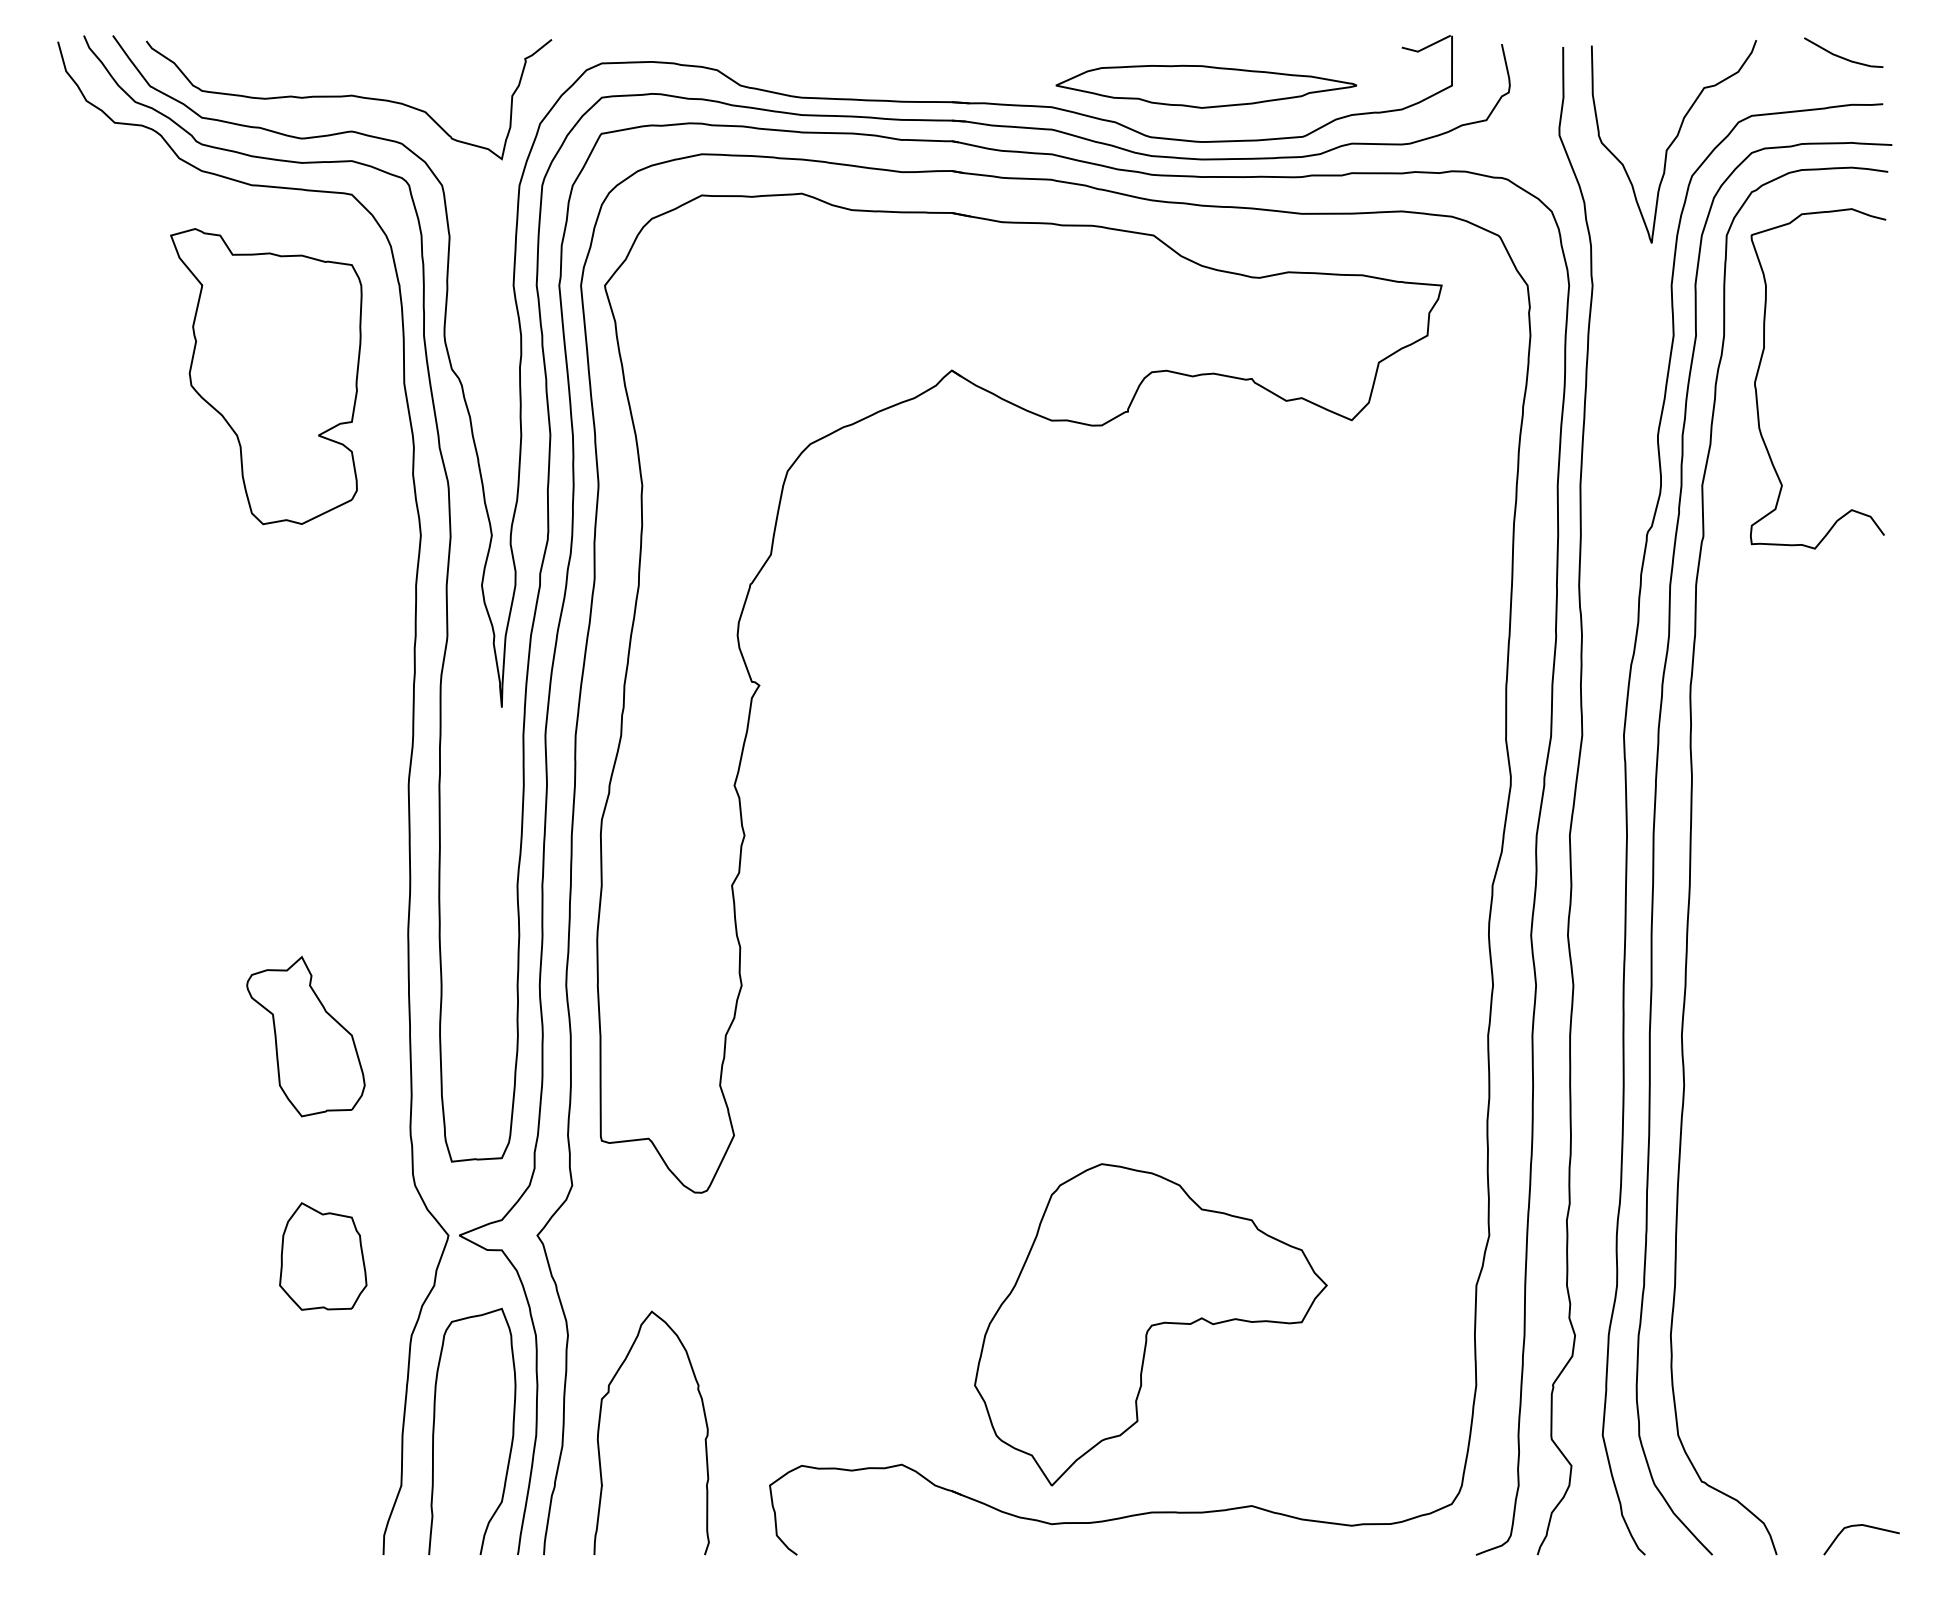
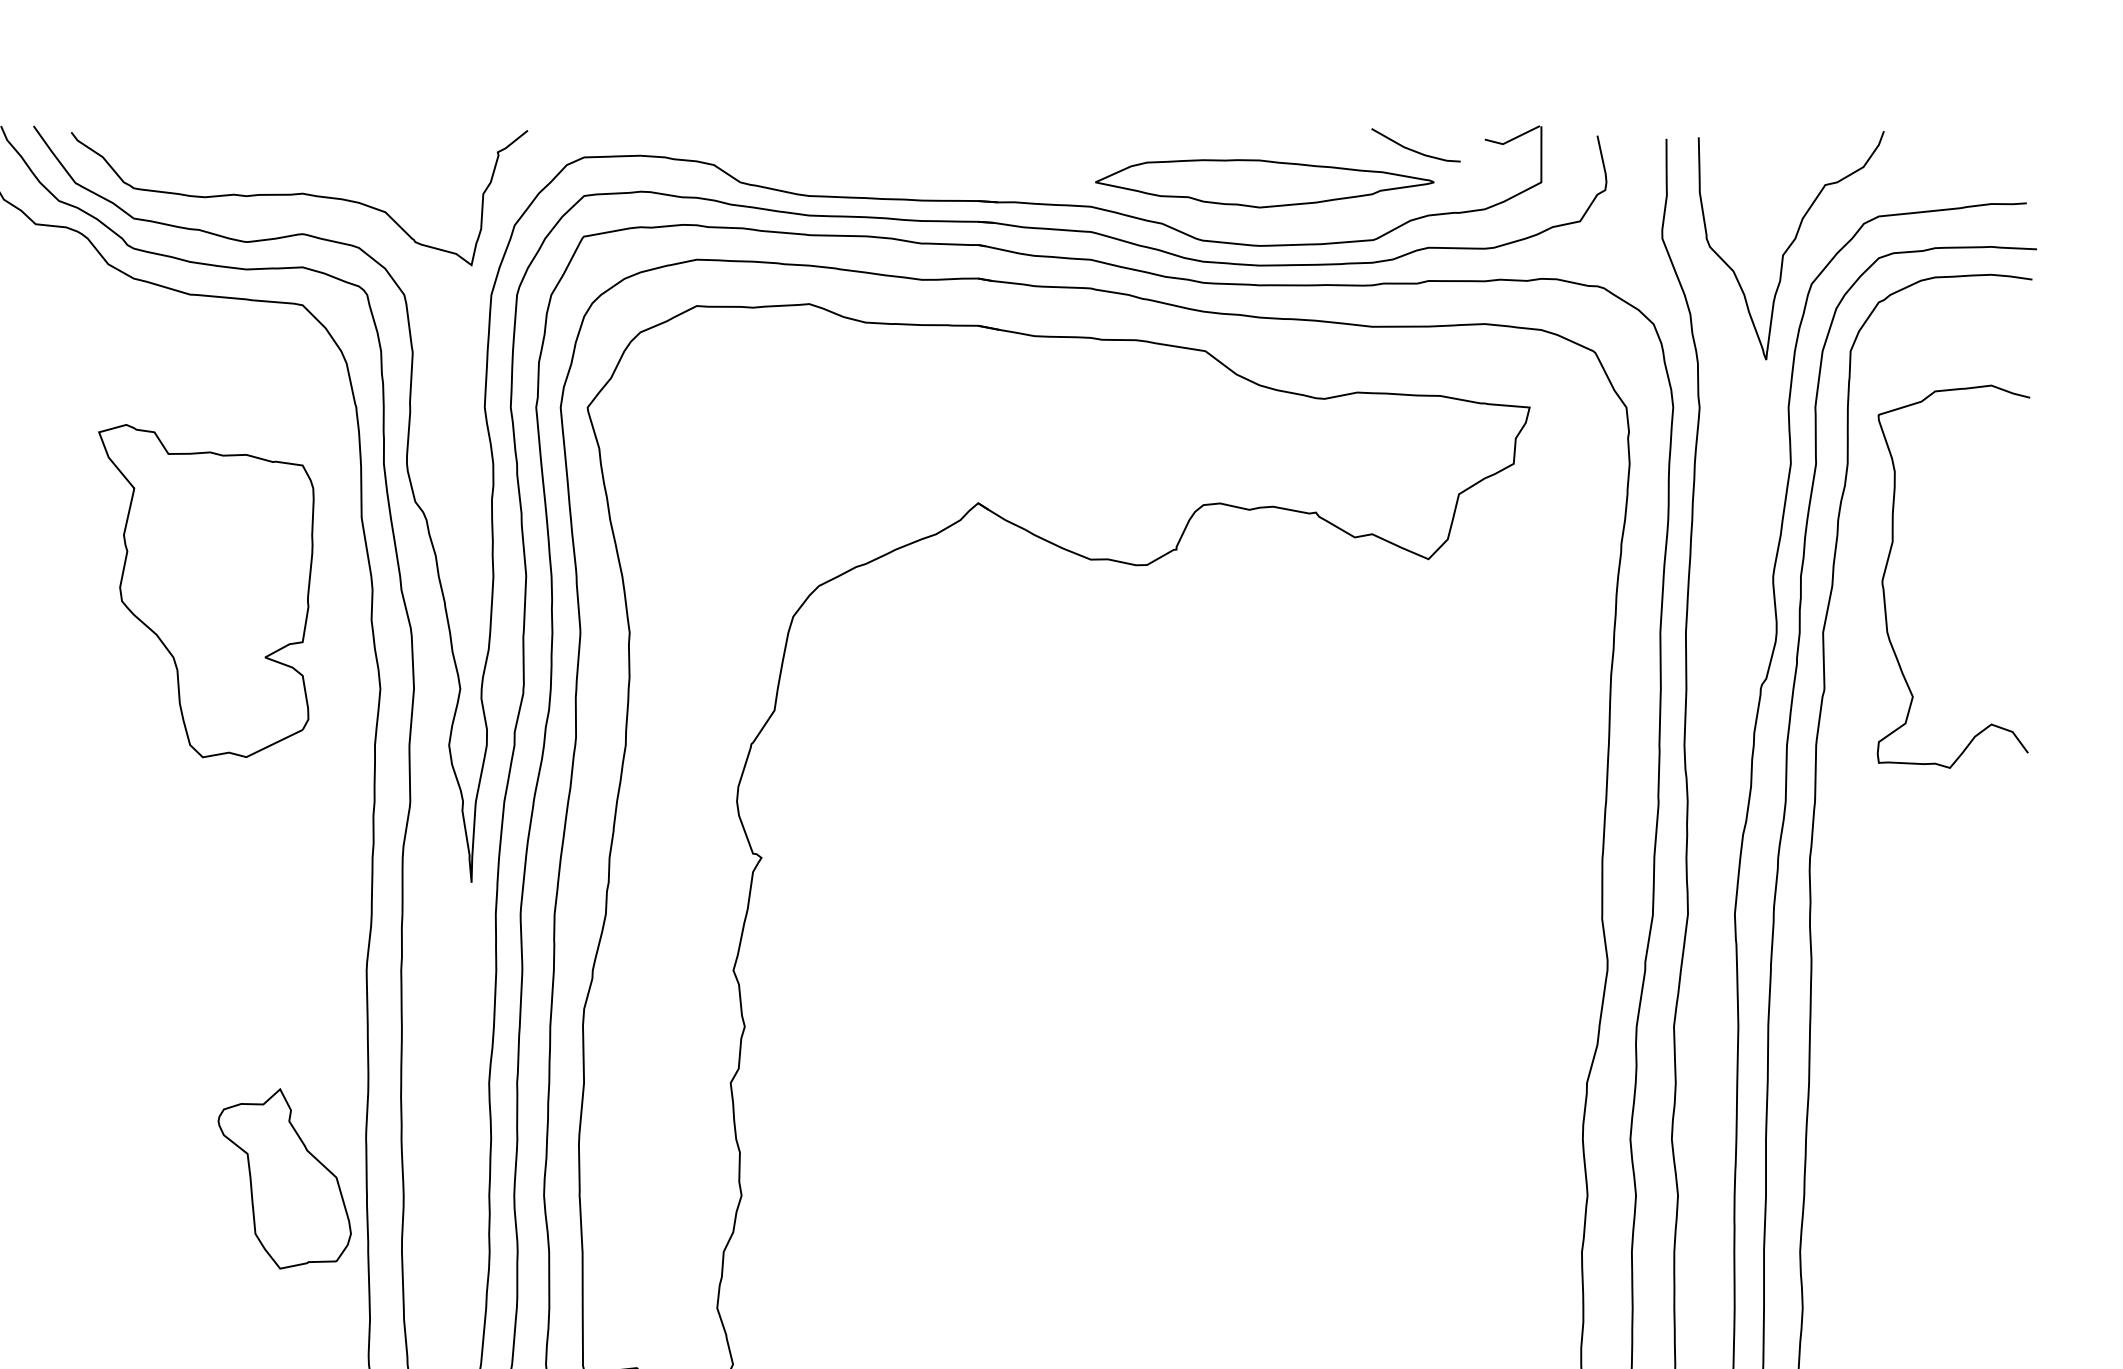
line: (1841, 56) -> (1413, 149), moved
curve: (1761, 362) -> (1889, 558), moved
part: (266, 376) -> (206, 590), moved
part: (305, 1036) -> (284, 1178), moved

